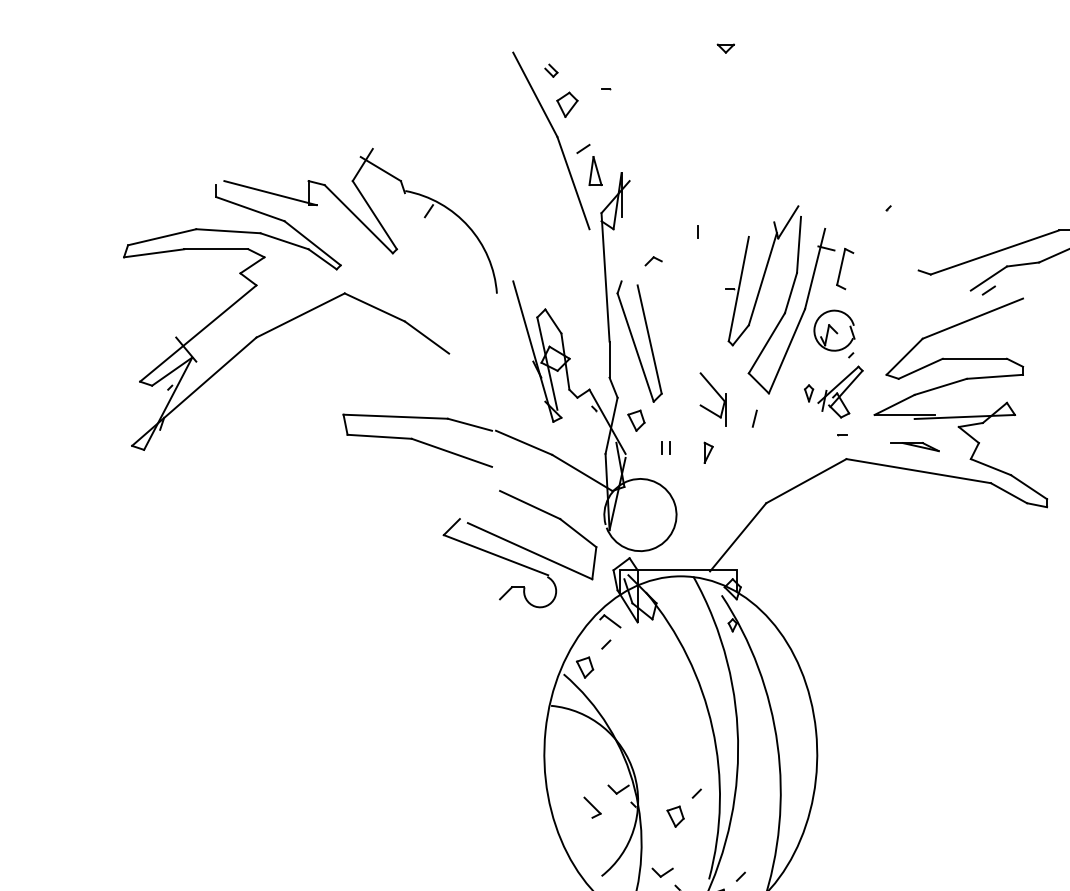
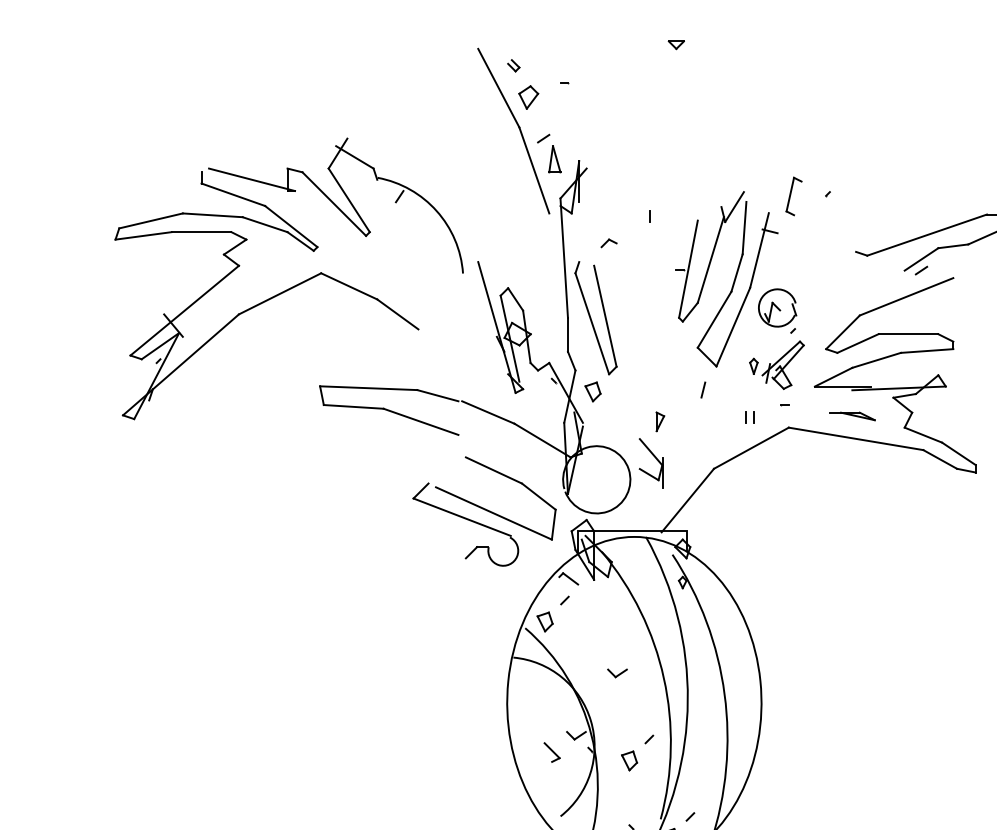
part: (845, 268) -> (794, 196), moved
part: (717, 394) -> (655, 458), moved
part: (665, 447) -> (749, 416), moved
part: (662, 872) -> (617, 673), moved

